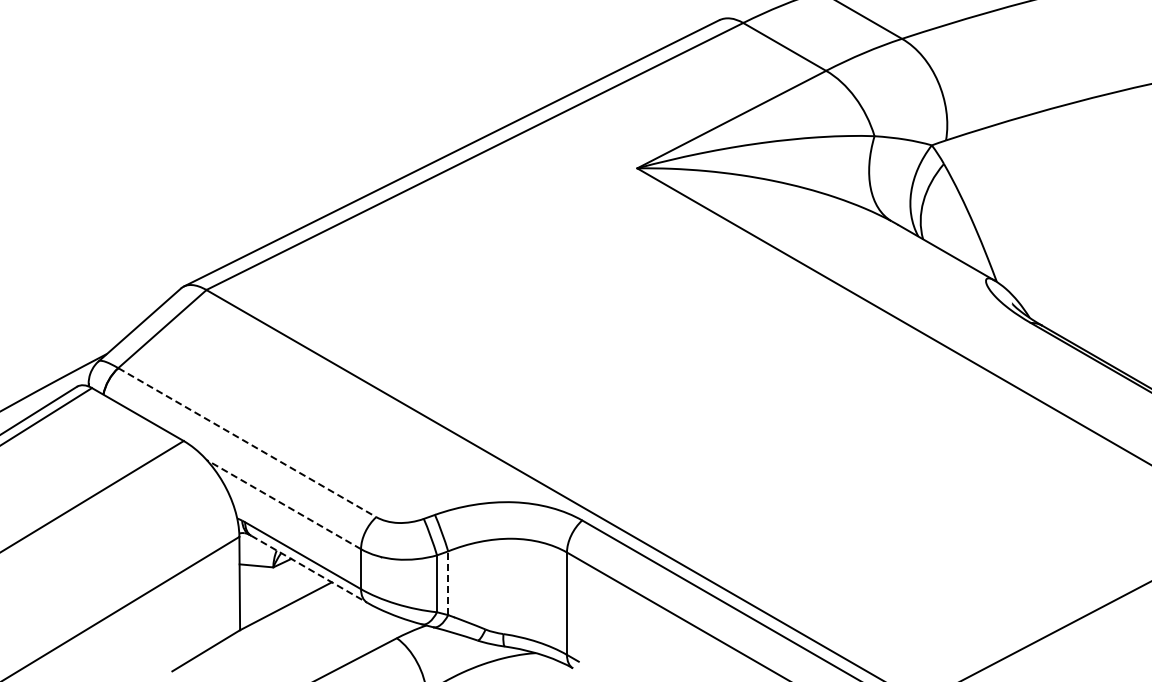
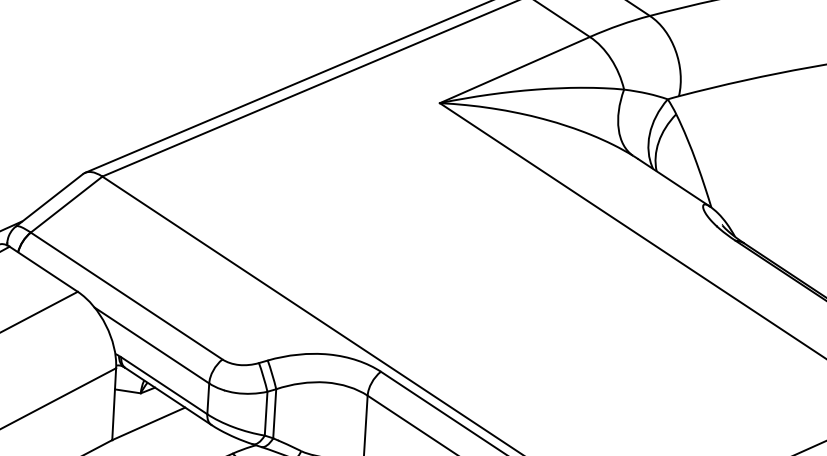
line: (247, 442) -> (126, 295), dashed -> solid
line: (283, 504) -> (151, 345), dashed -> solid
line: (309, 569) -> (168, 396), dashed -> solid
line: (448, 583) -> (274, 413), dashed -> solid

